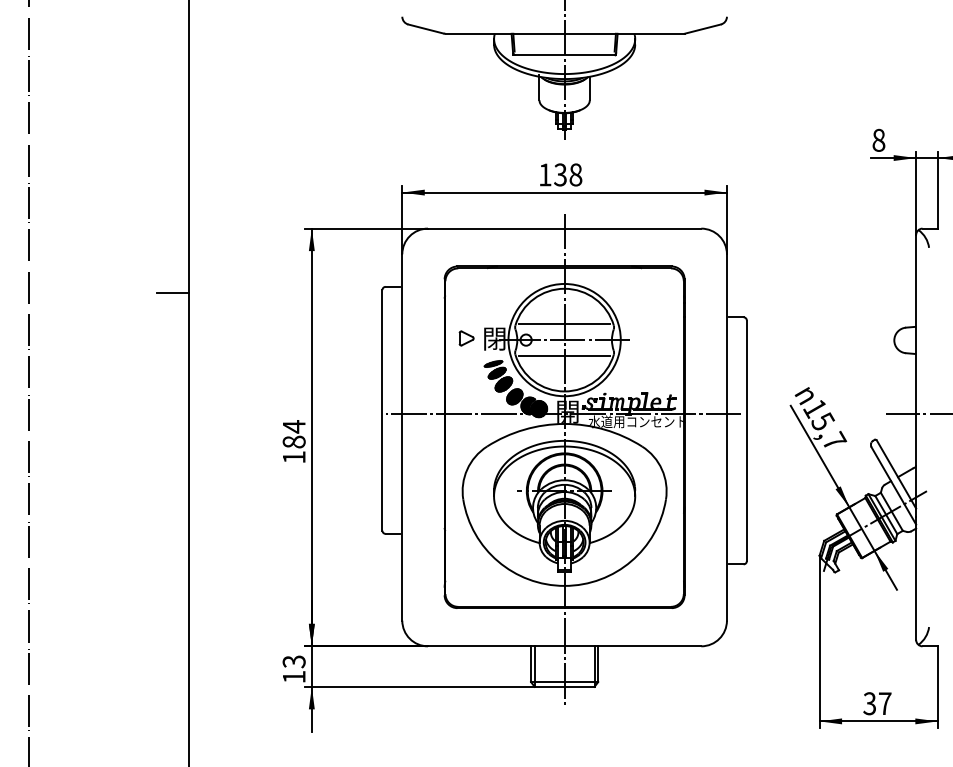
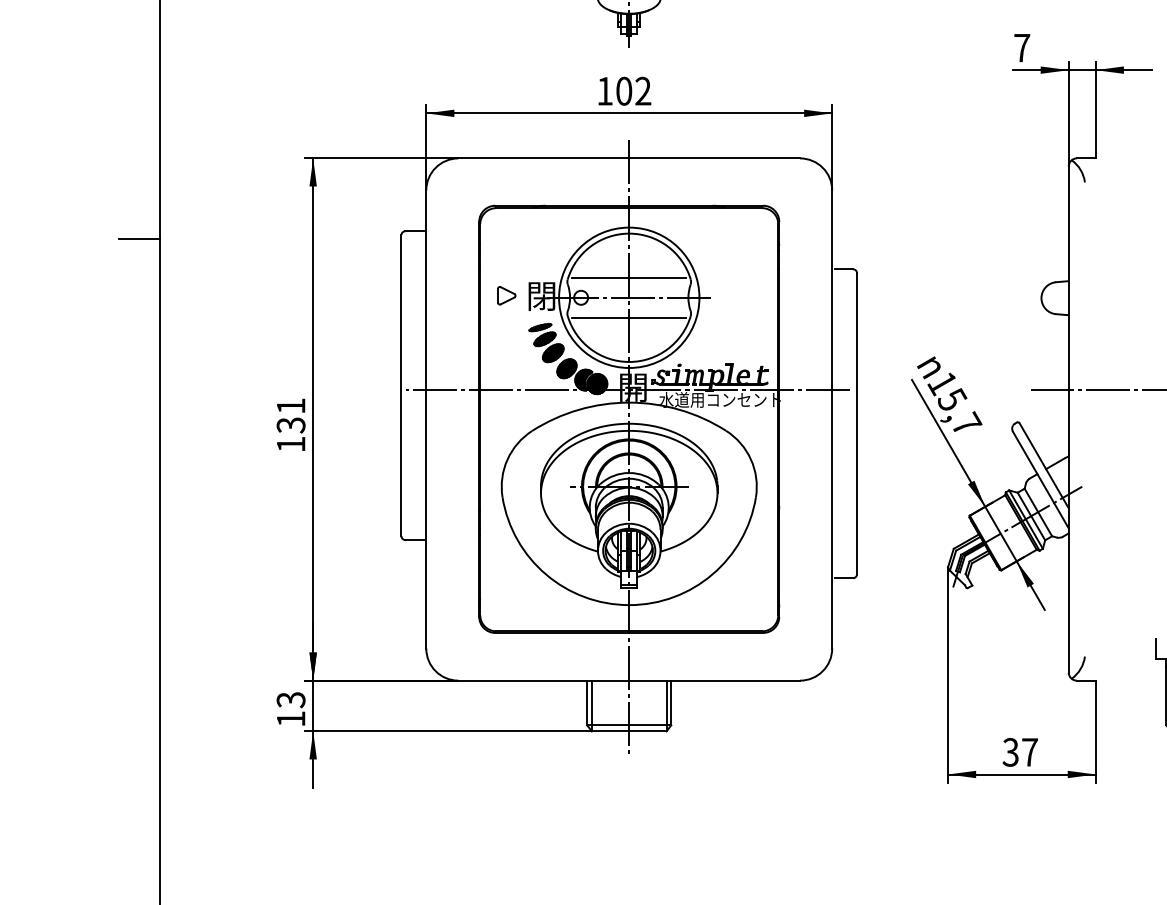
text: (878, 139) -> (1021, 46), 8 -> 7
text: (568, 174) -> (634, 90), 138 -> 102
text: (293, 434) -> (290, 415), 184 -> 131

